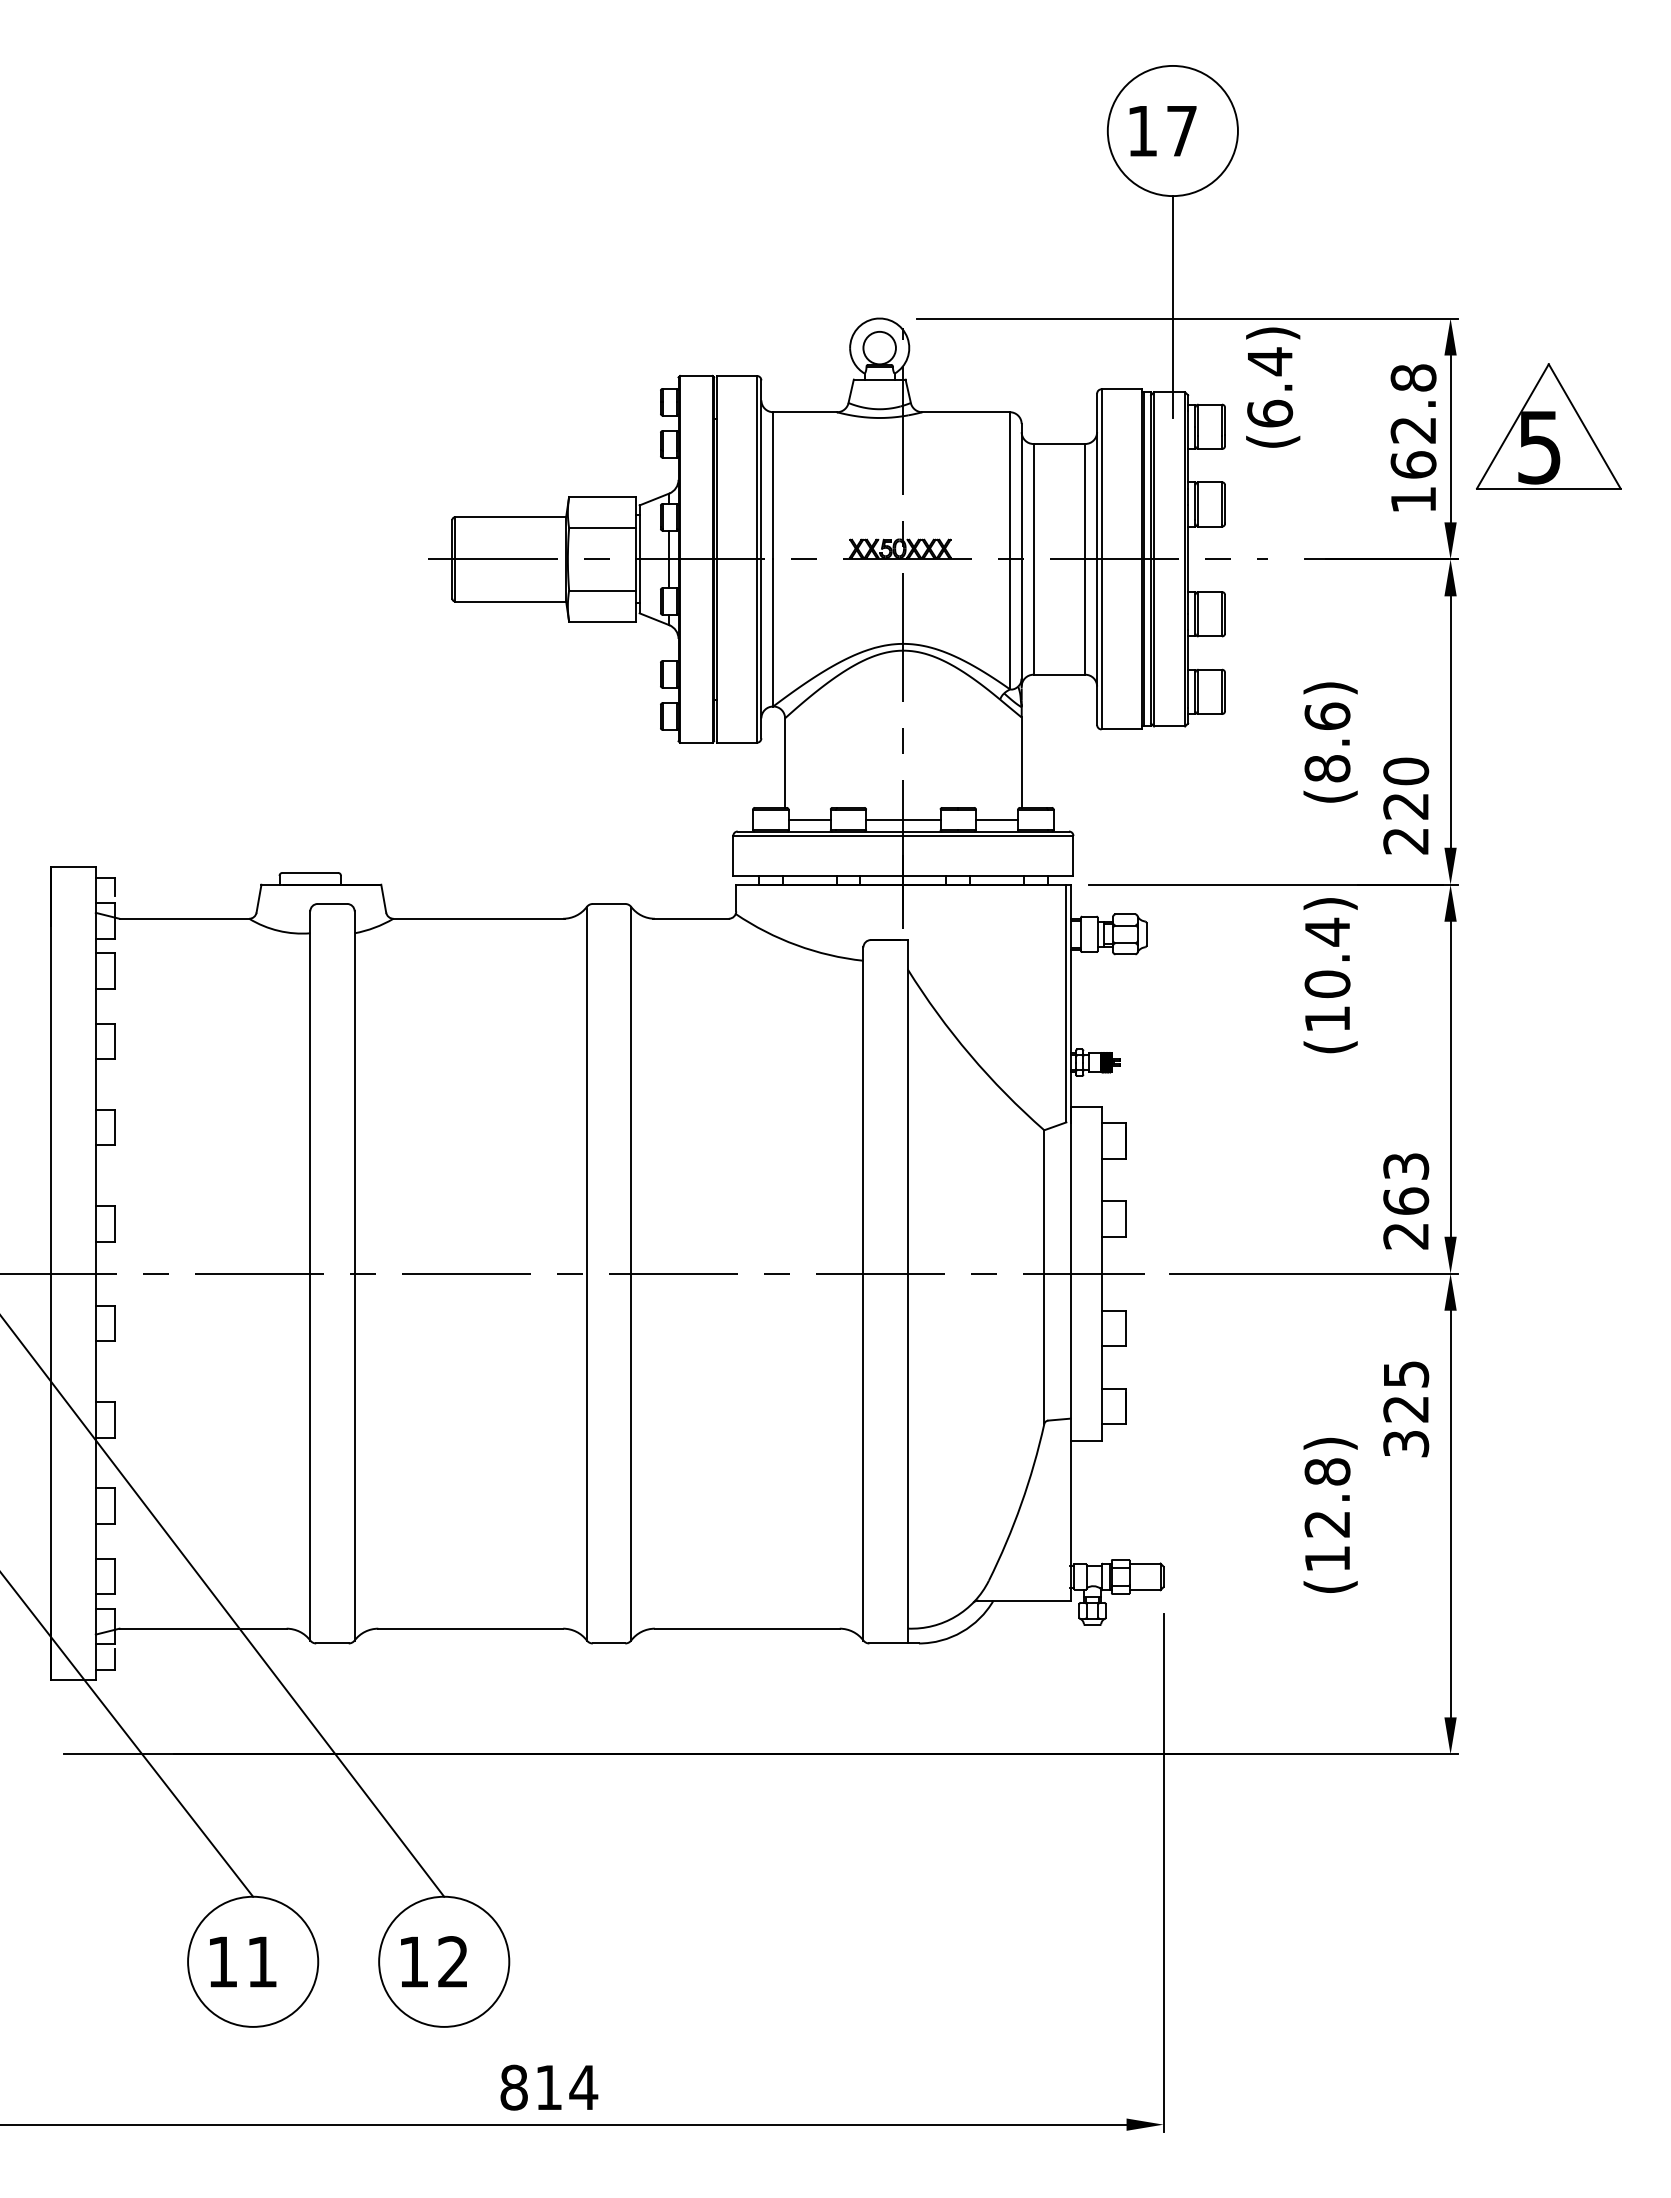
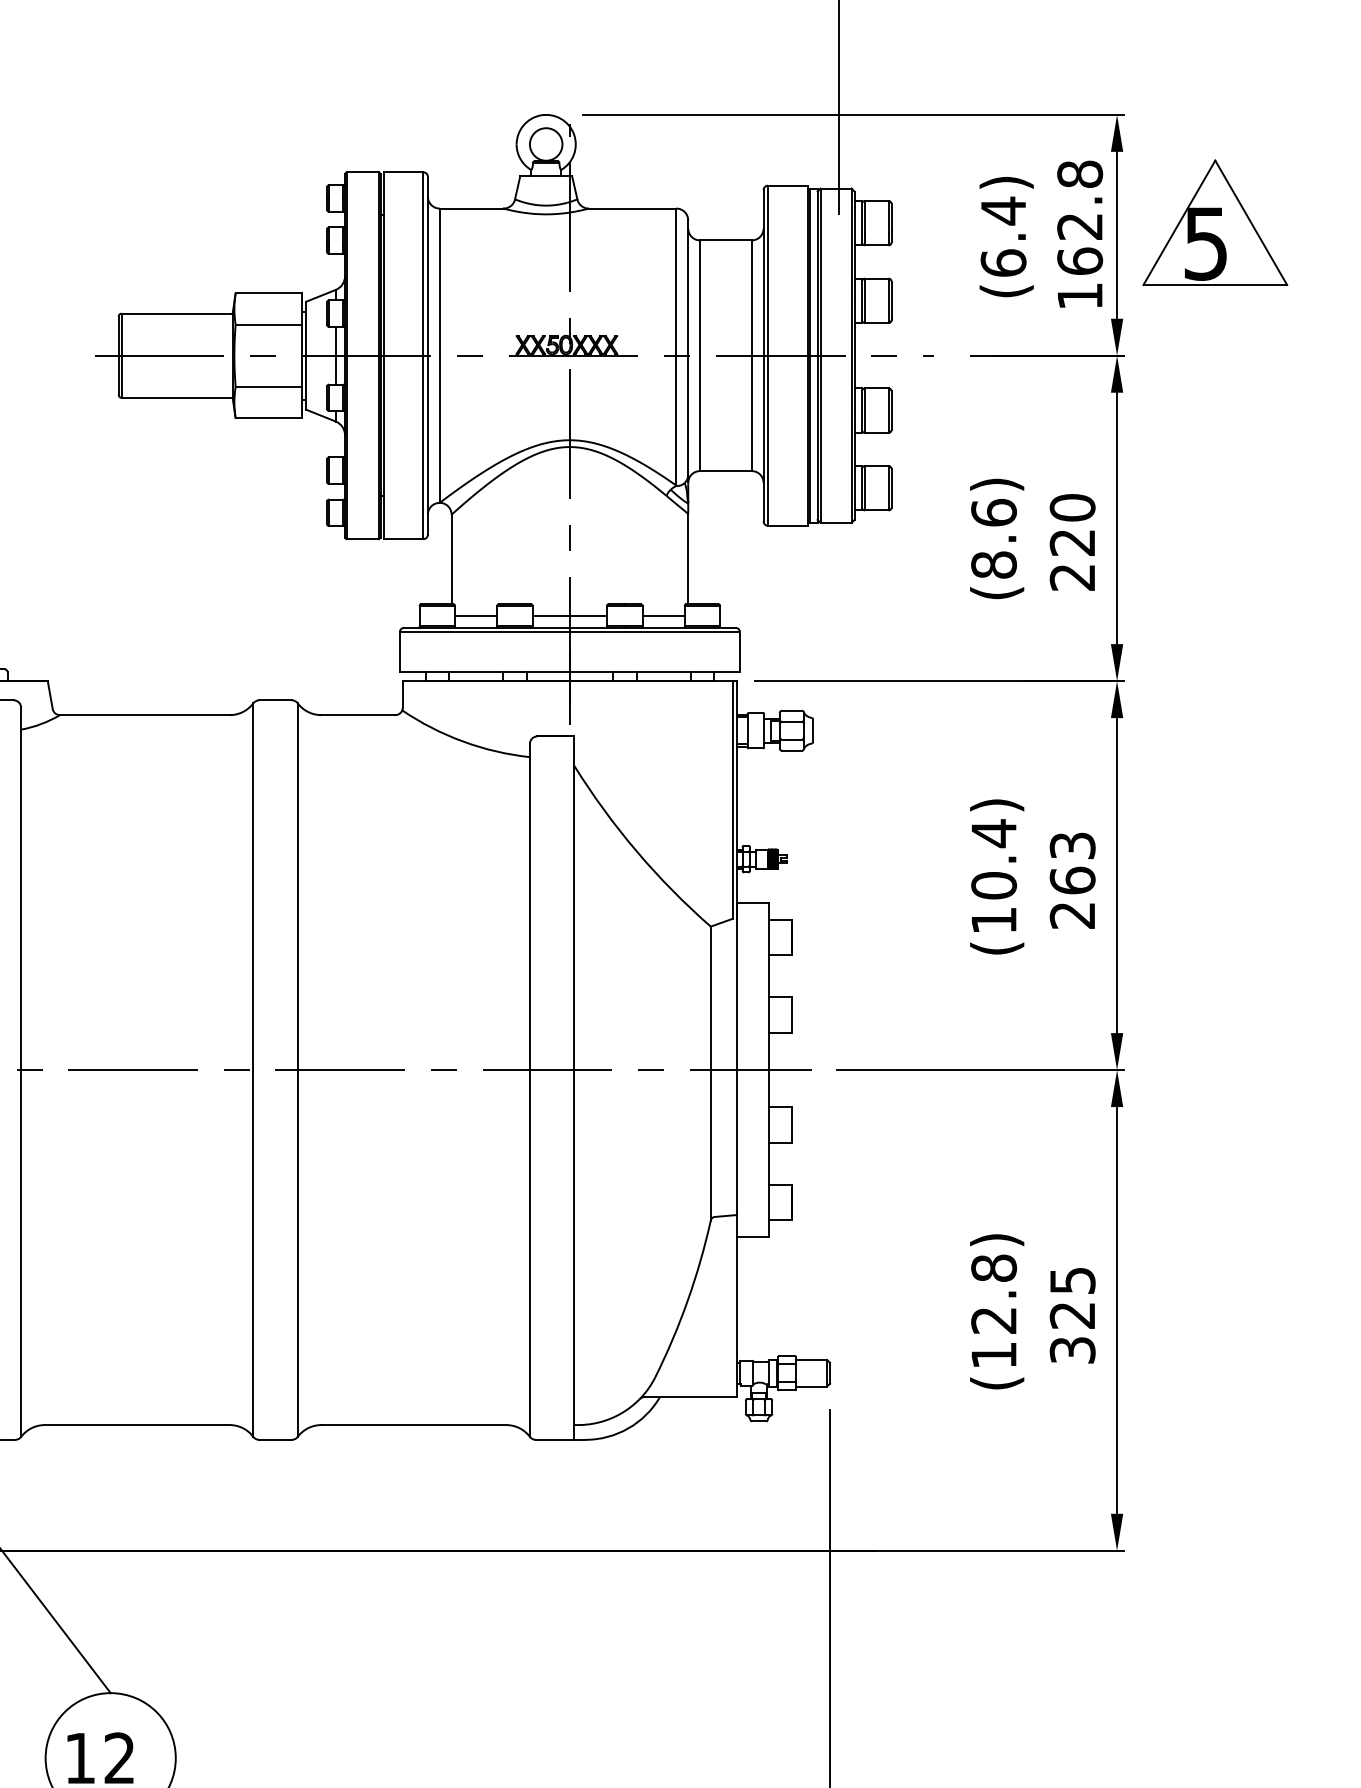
text: (1273, 387) -> (1007, 236), moved
text: (1406, 805) -> (1073, 541), moved
text: (1330, 975) -> (997, 876), moved
text: (1406, 1201) -> (1073, 880), moved
text: (1406, 1409) -> (1073, 1315), moved

